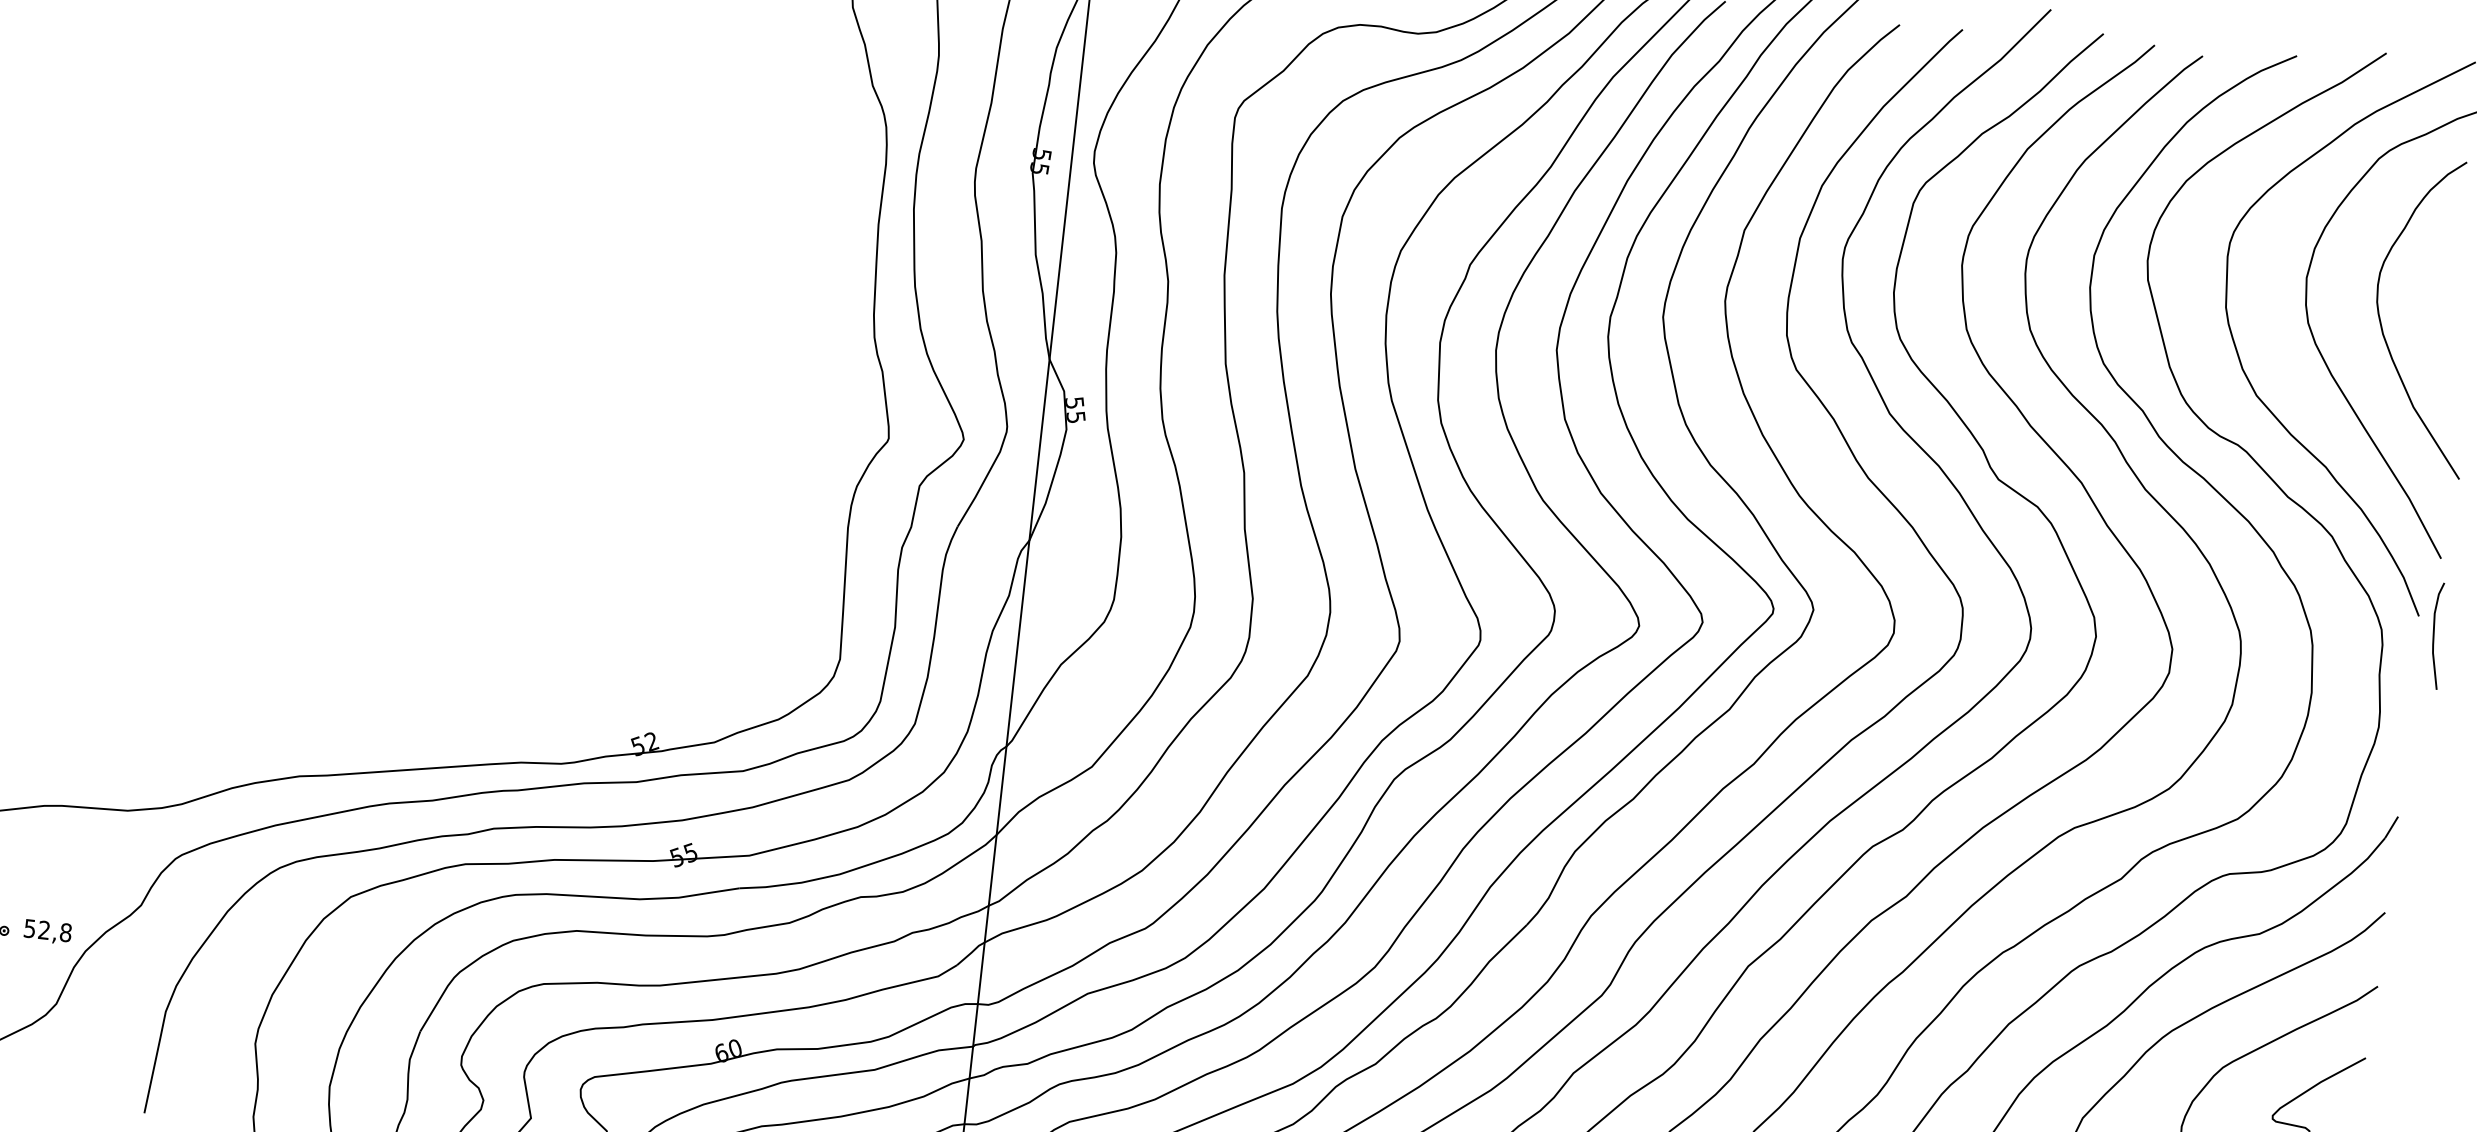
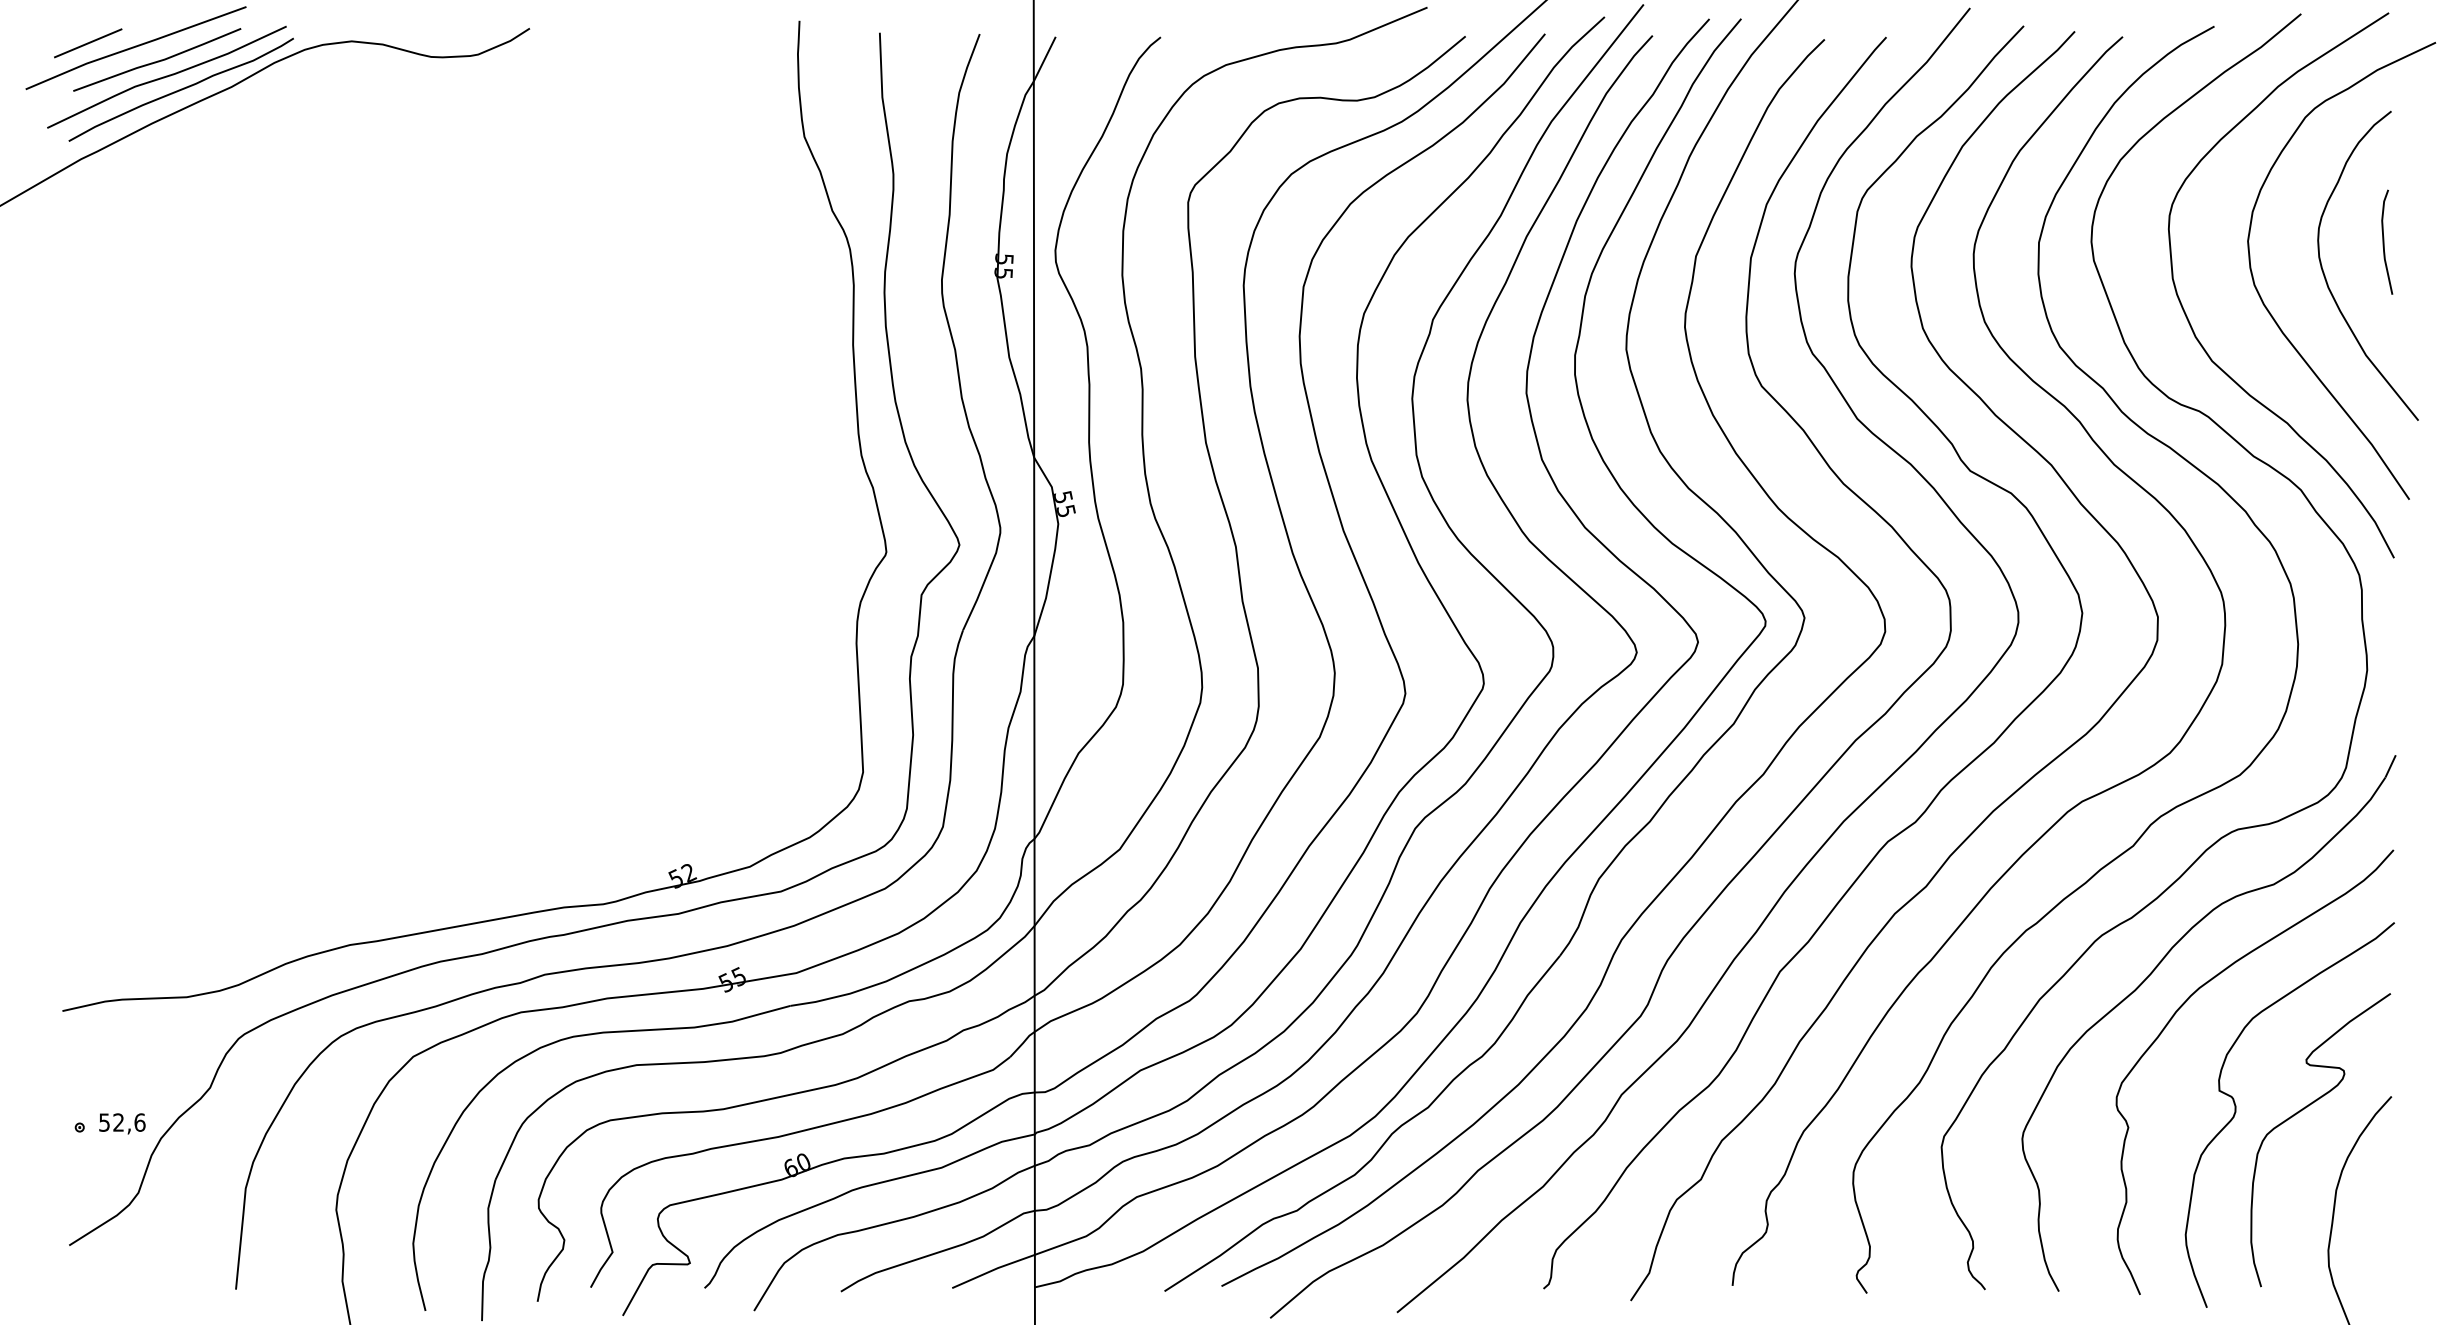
curve: (2434, 634) -> (2384, 241), moved
text: (65, 932) -> (139, 1122), 52,8 -> 52,6

